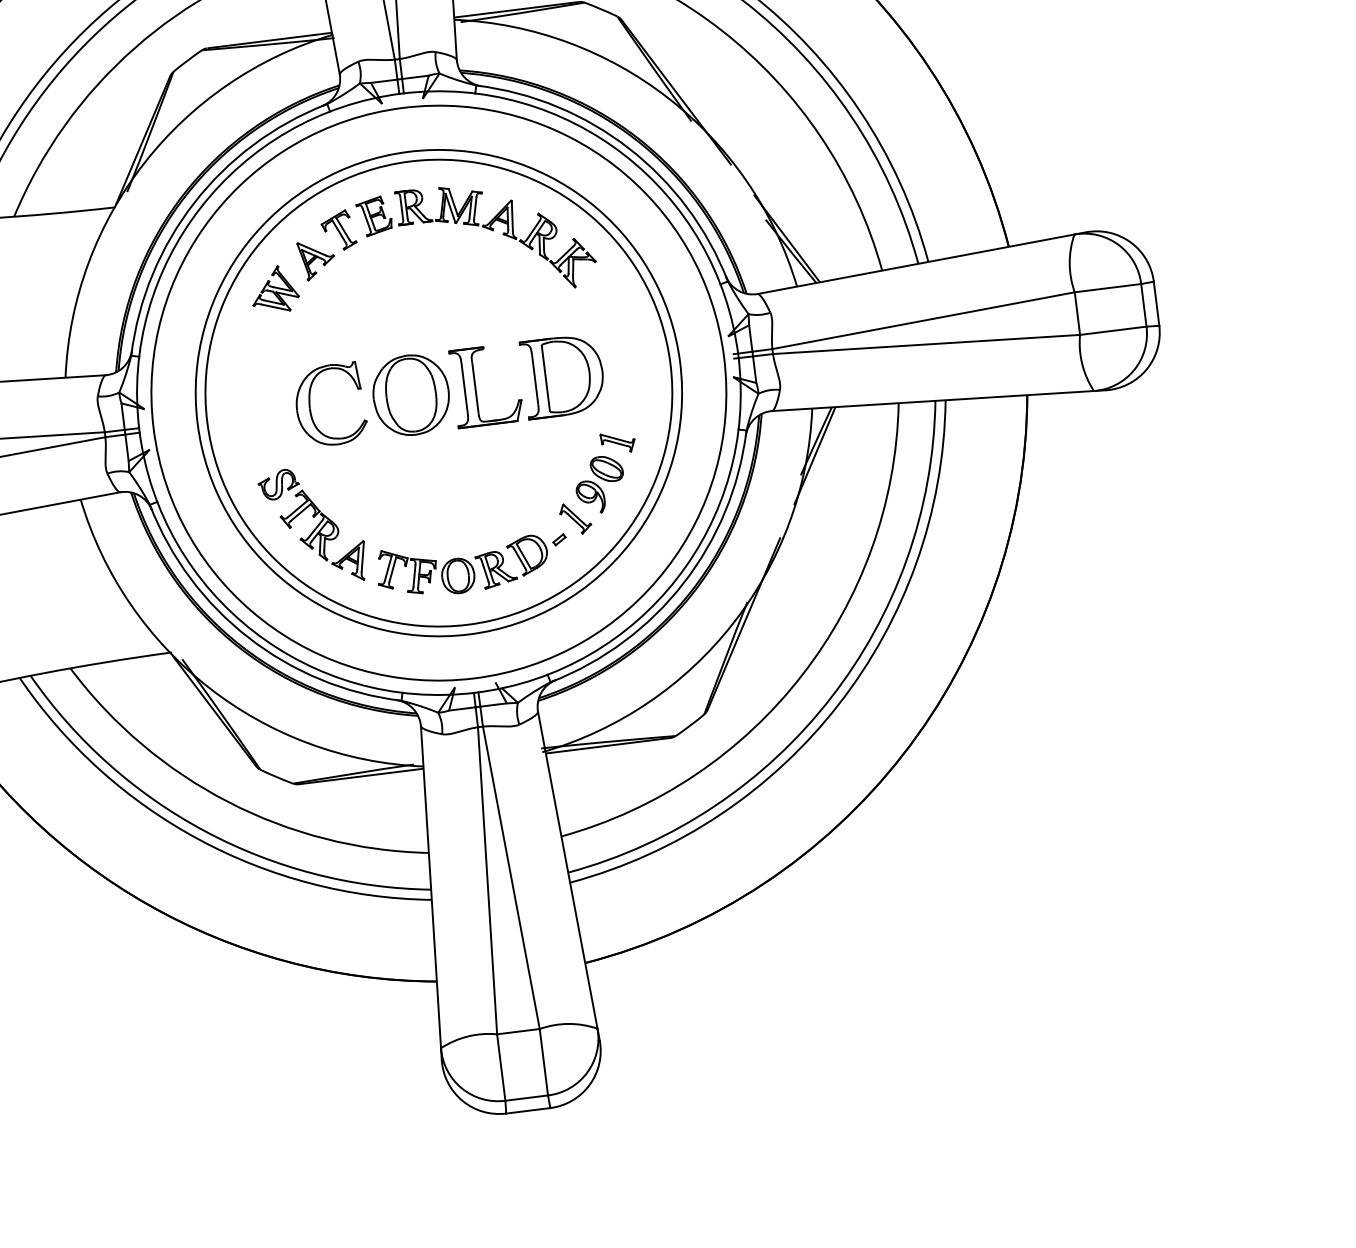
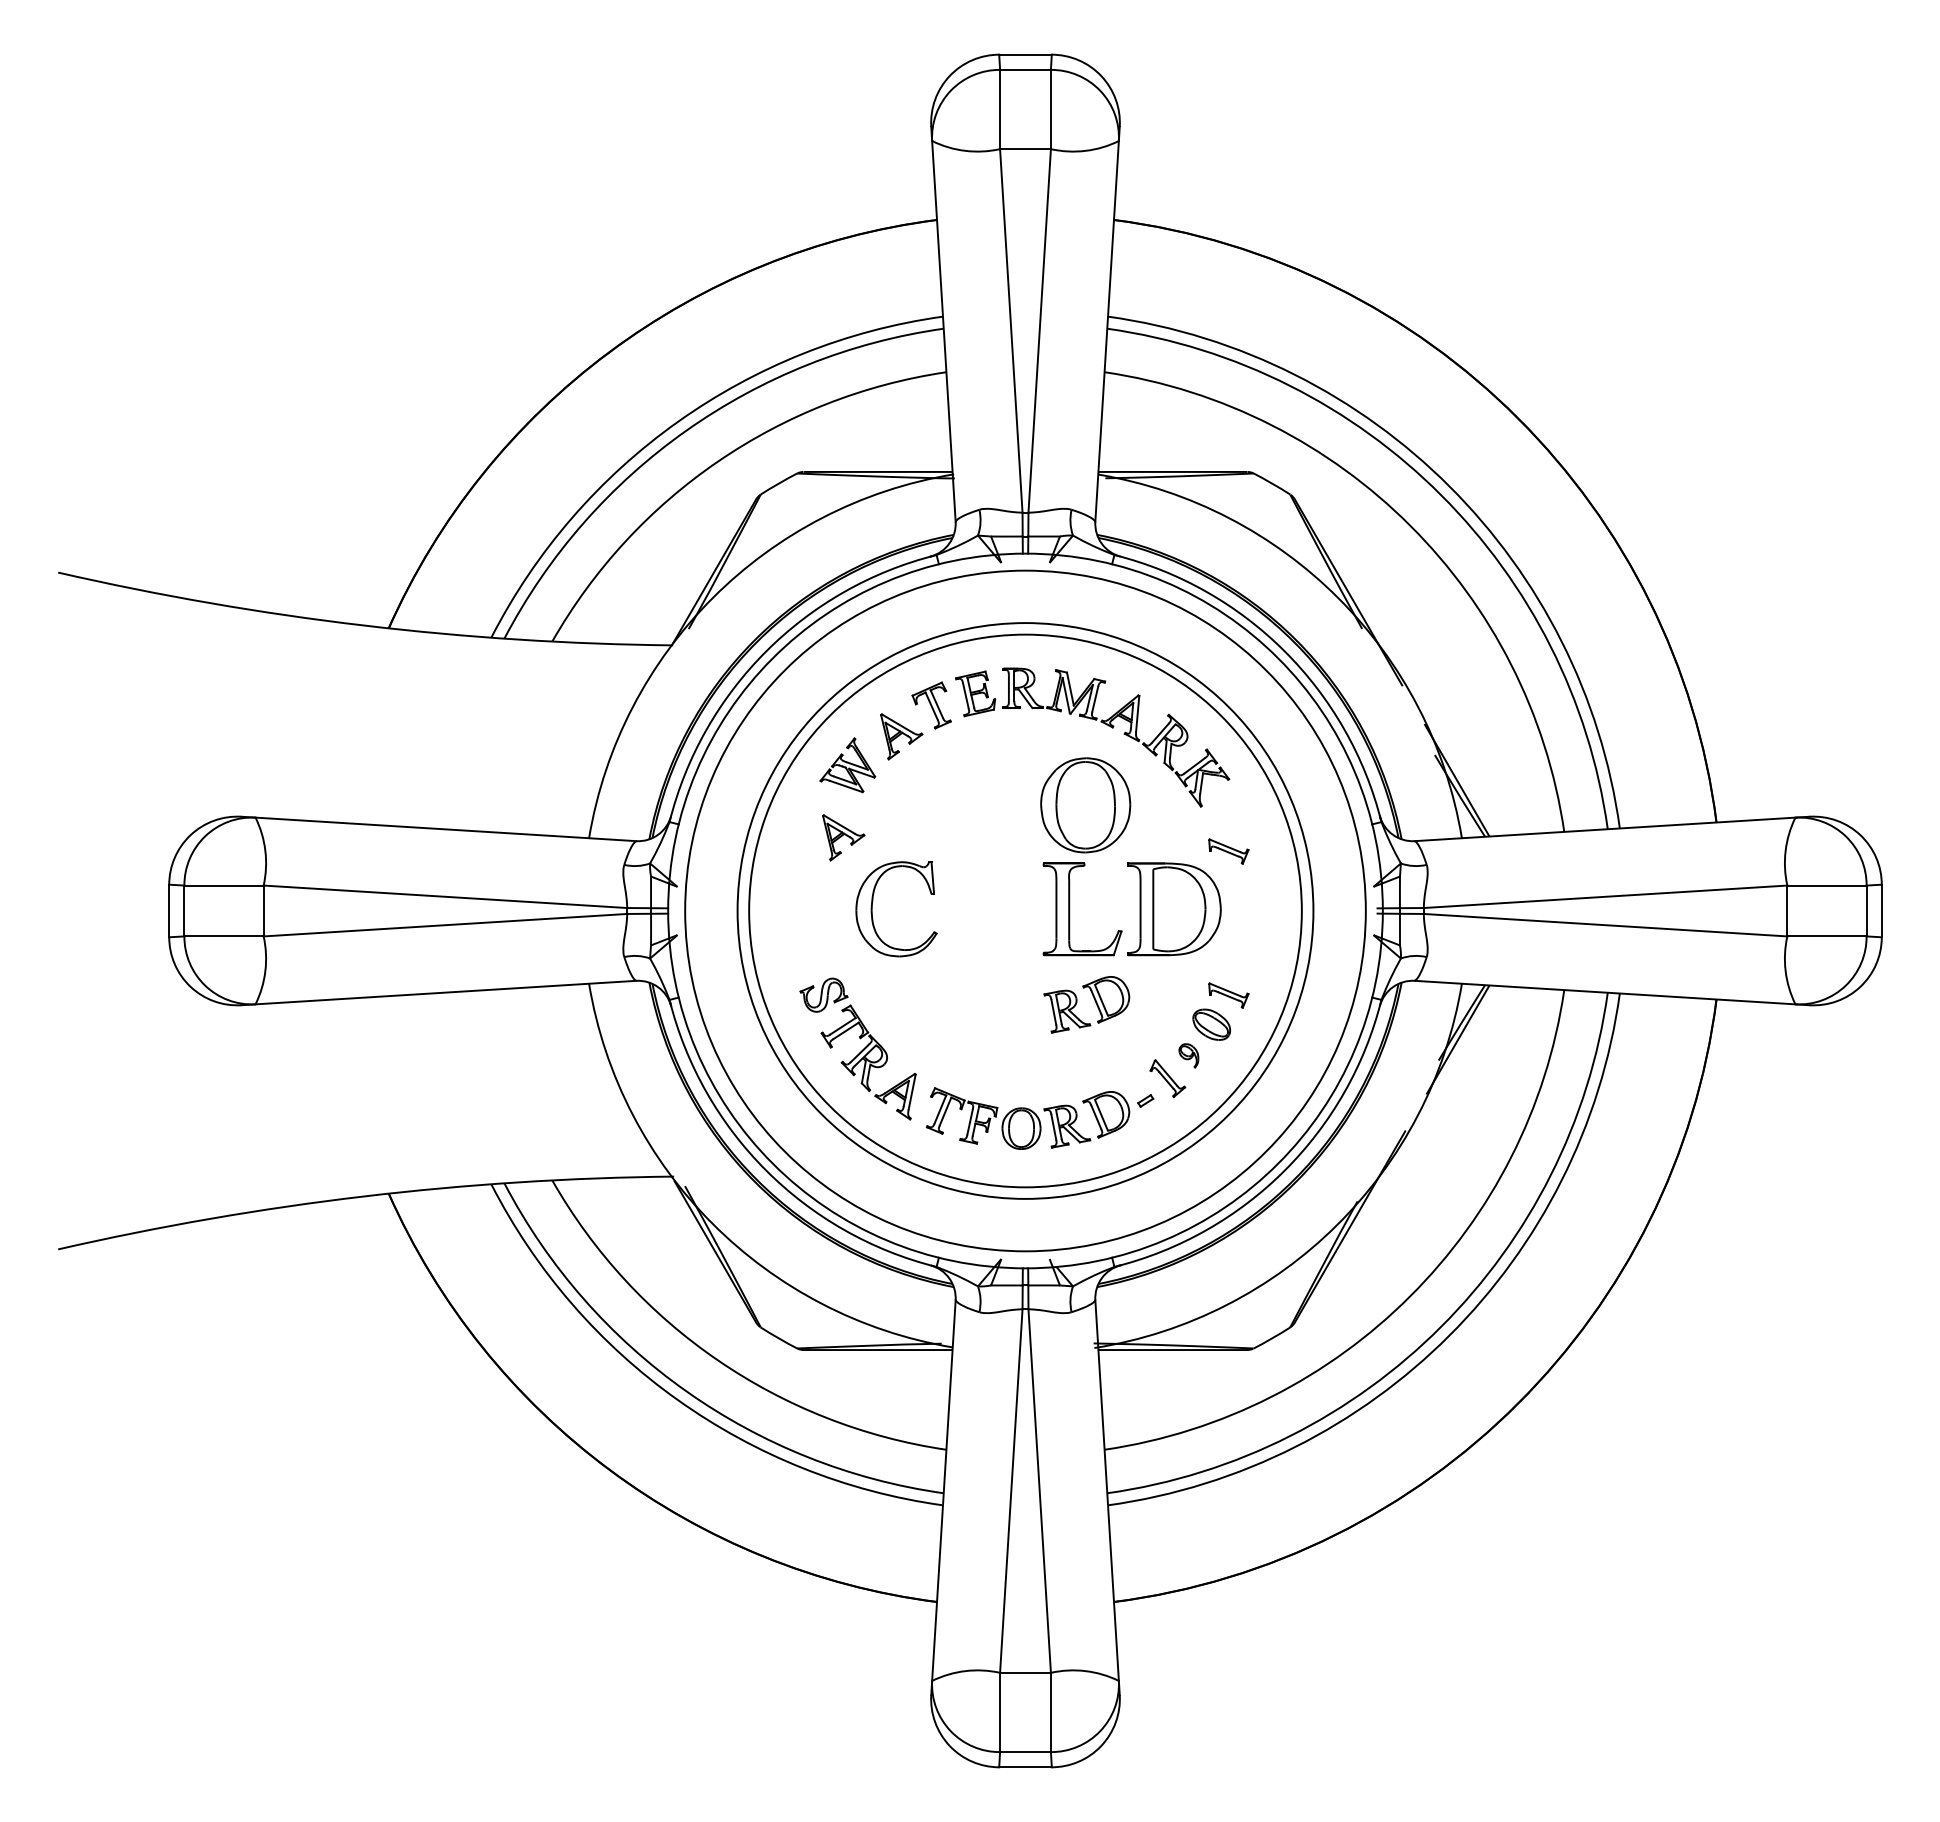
part: (602, 322) -> (1228, 851), added
part: (278, 350) -> (843, 837), added
part: (411, 395) -> (1085, 805), moved
part: (506, 460) -> (1094, 1000), added
part: (590, 497) -> (1188, 1055), size x0.6

